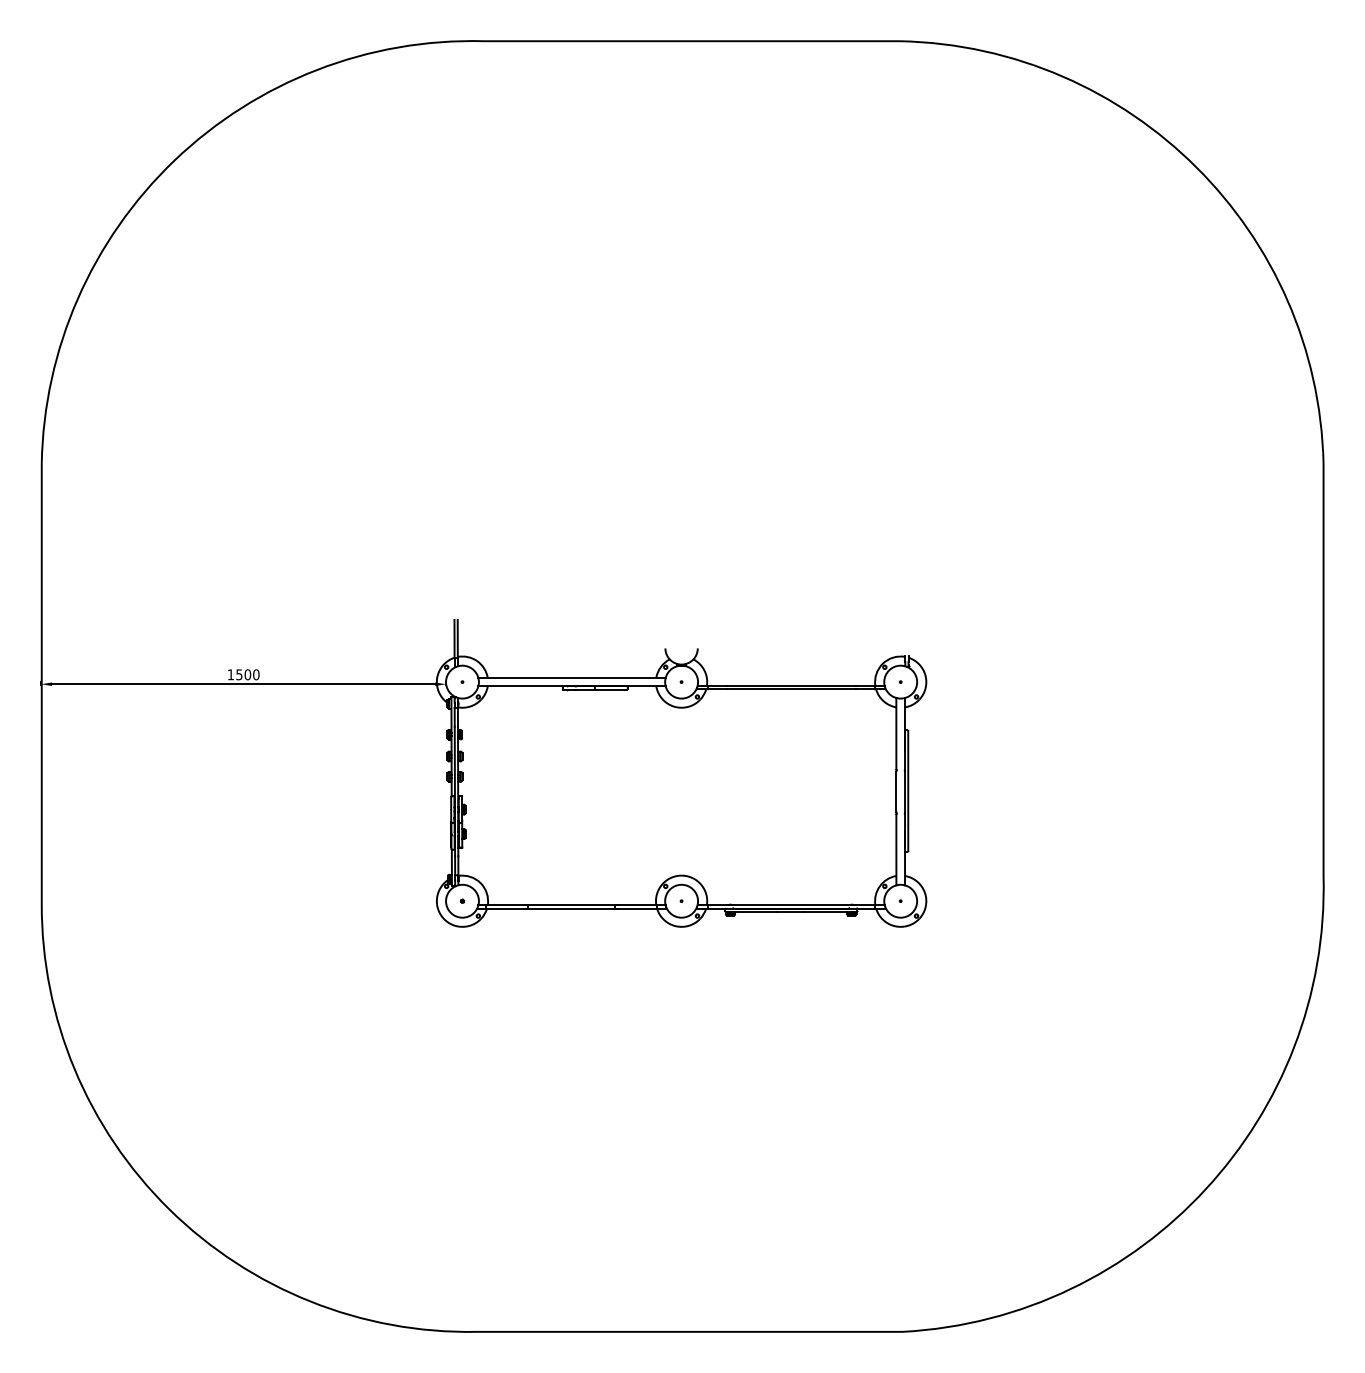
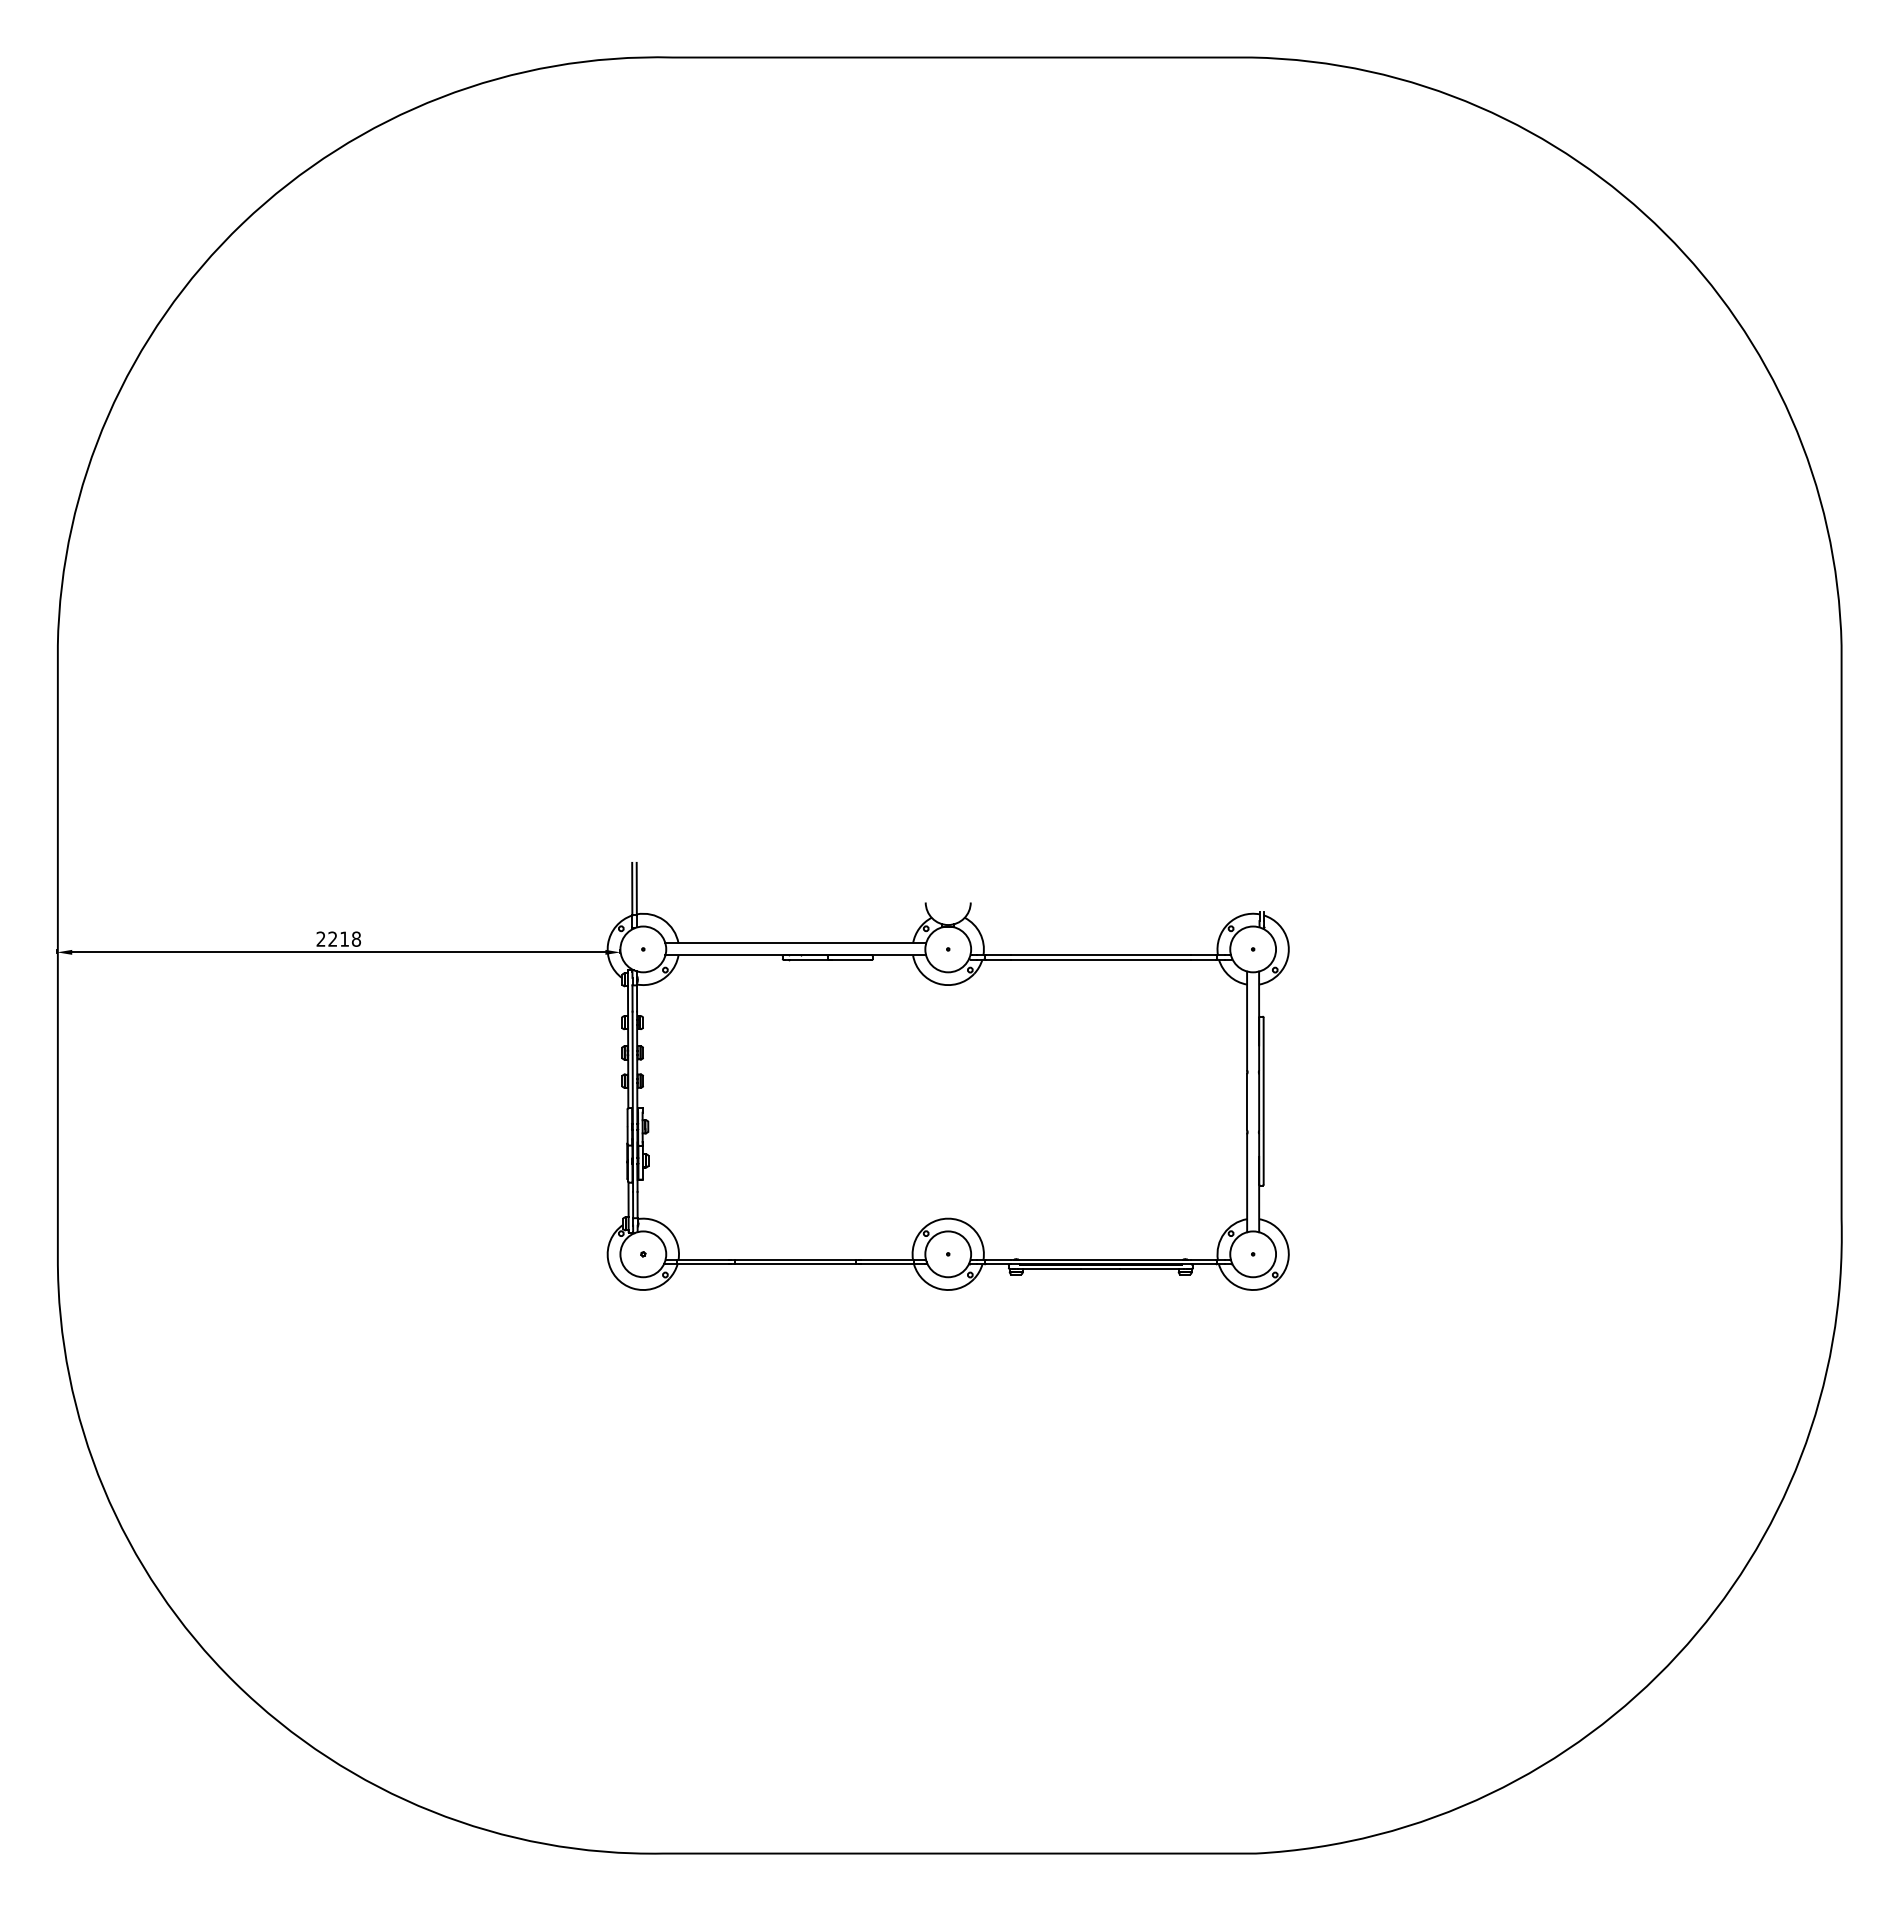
text: (243, 674) -> (338, 938), 1500 -> 2218

